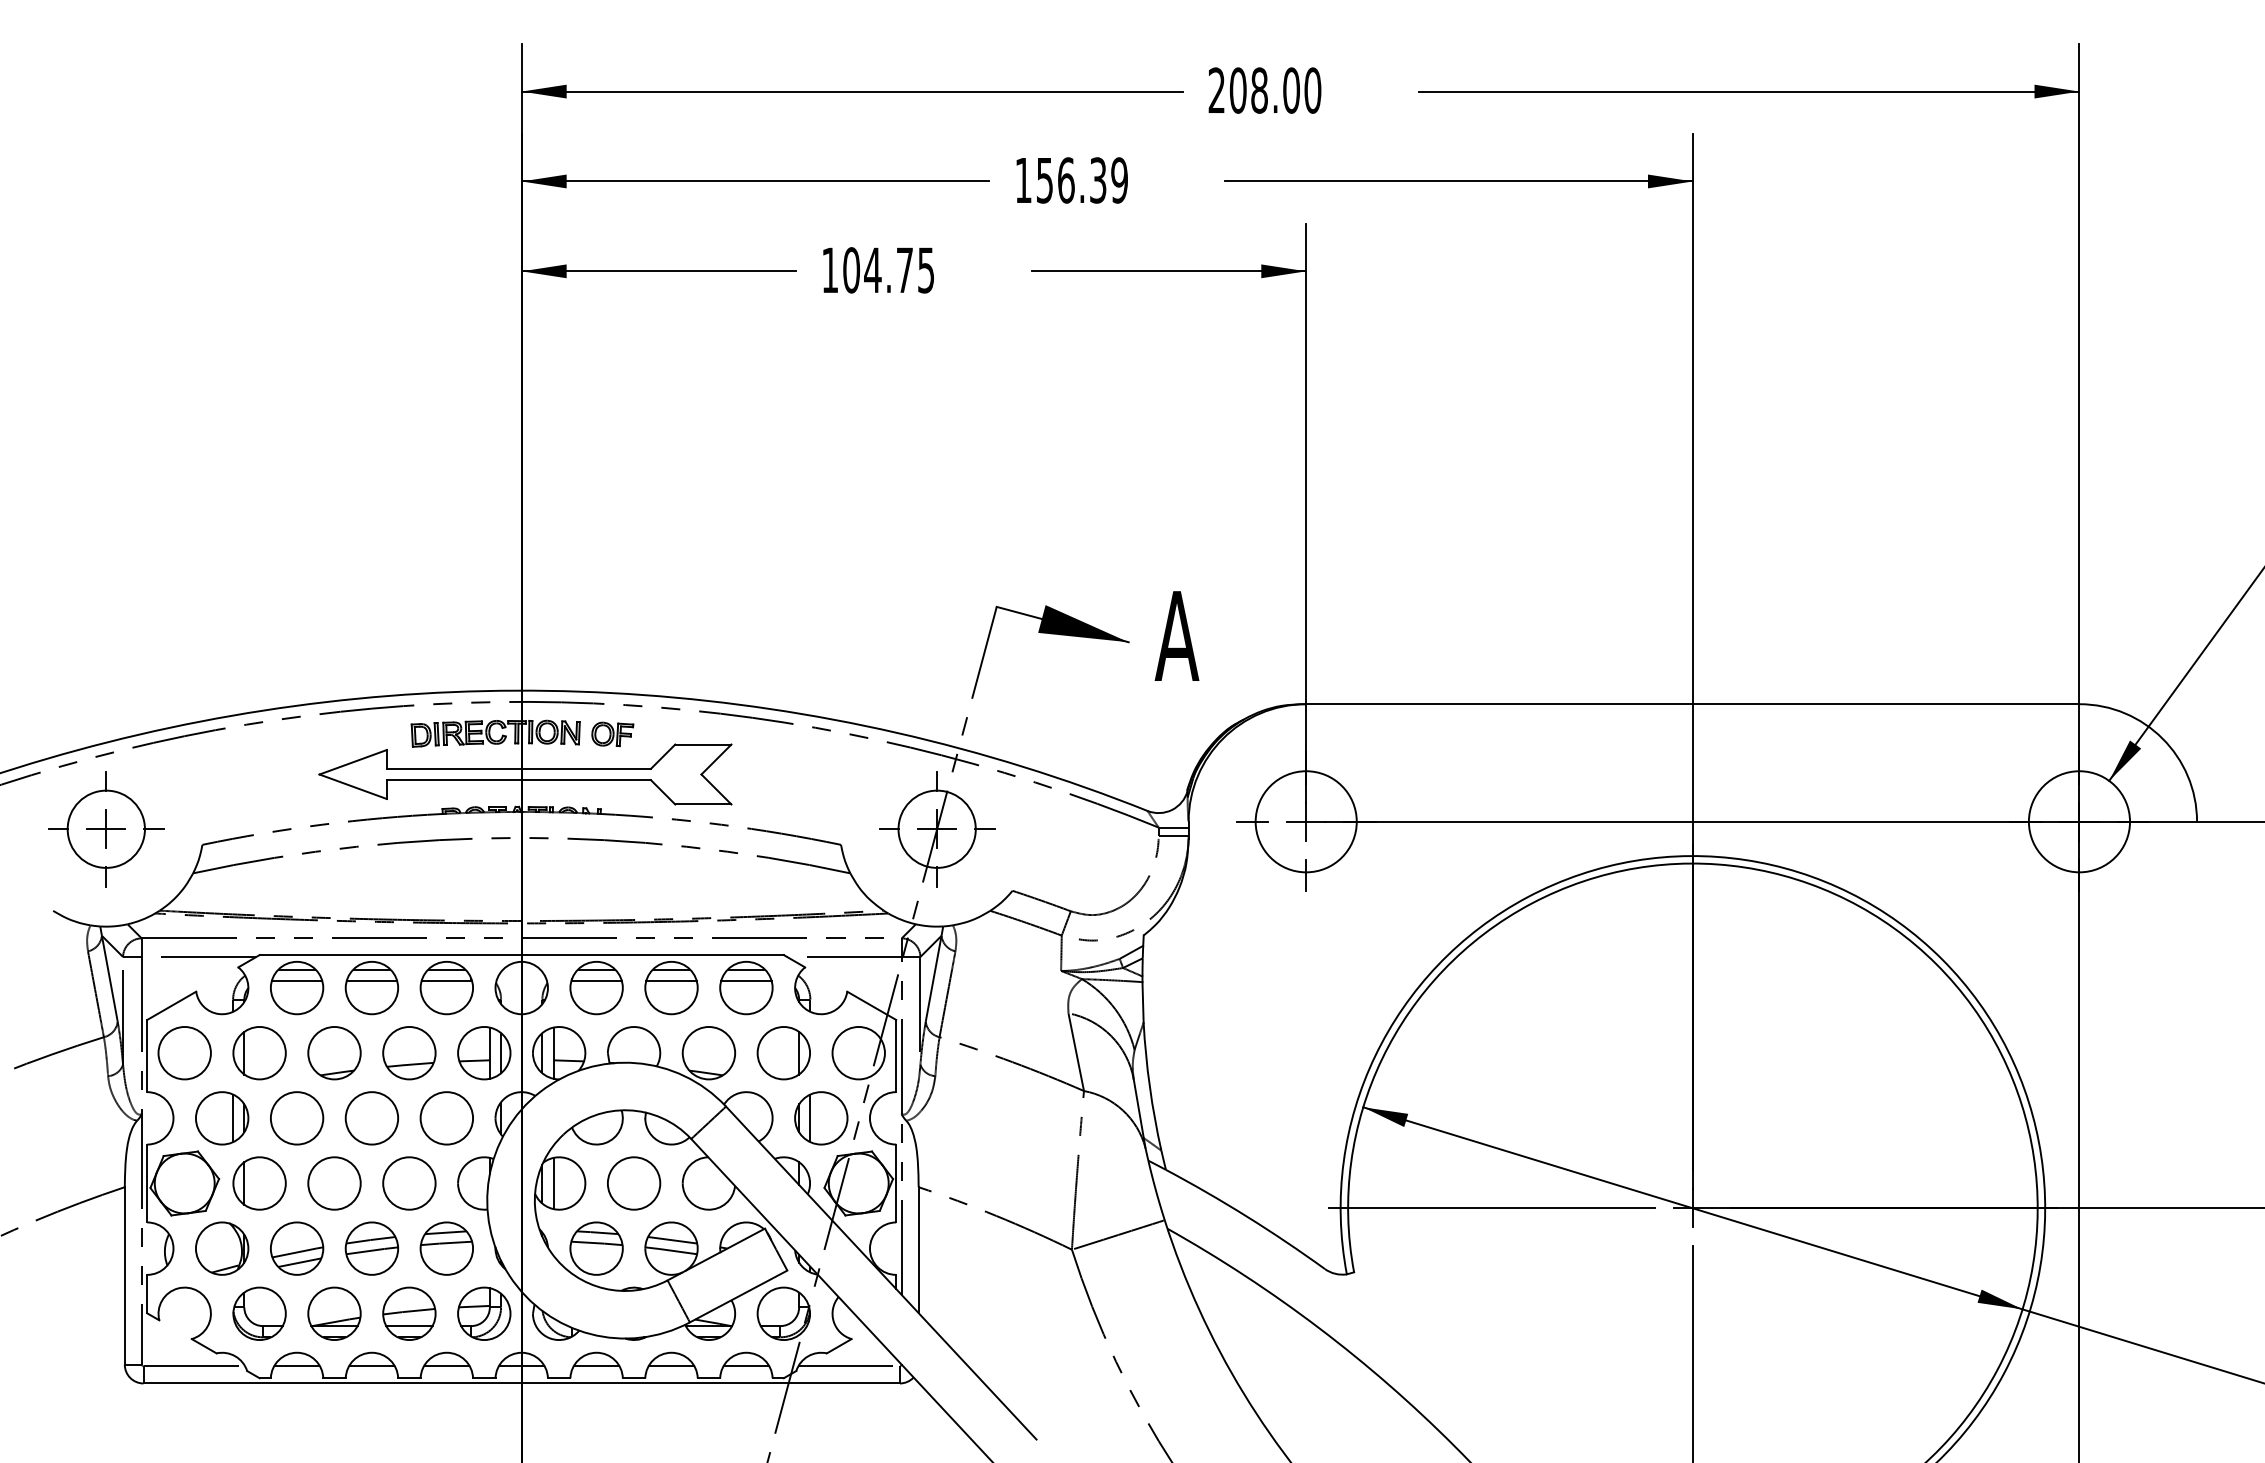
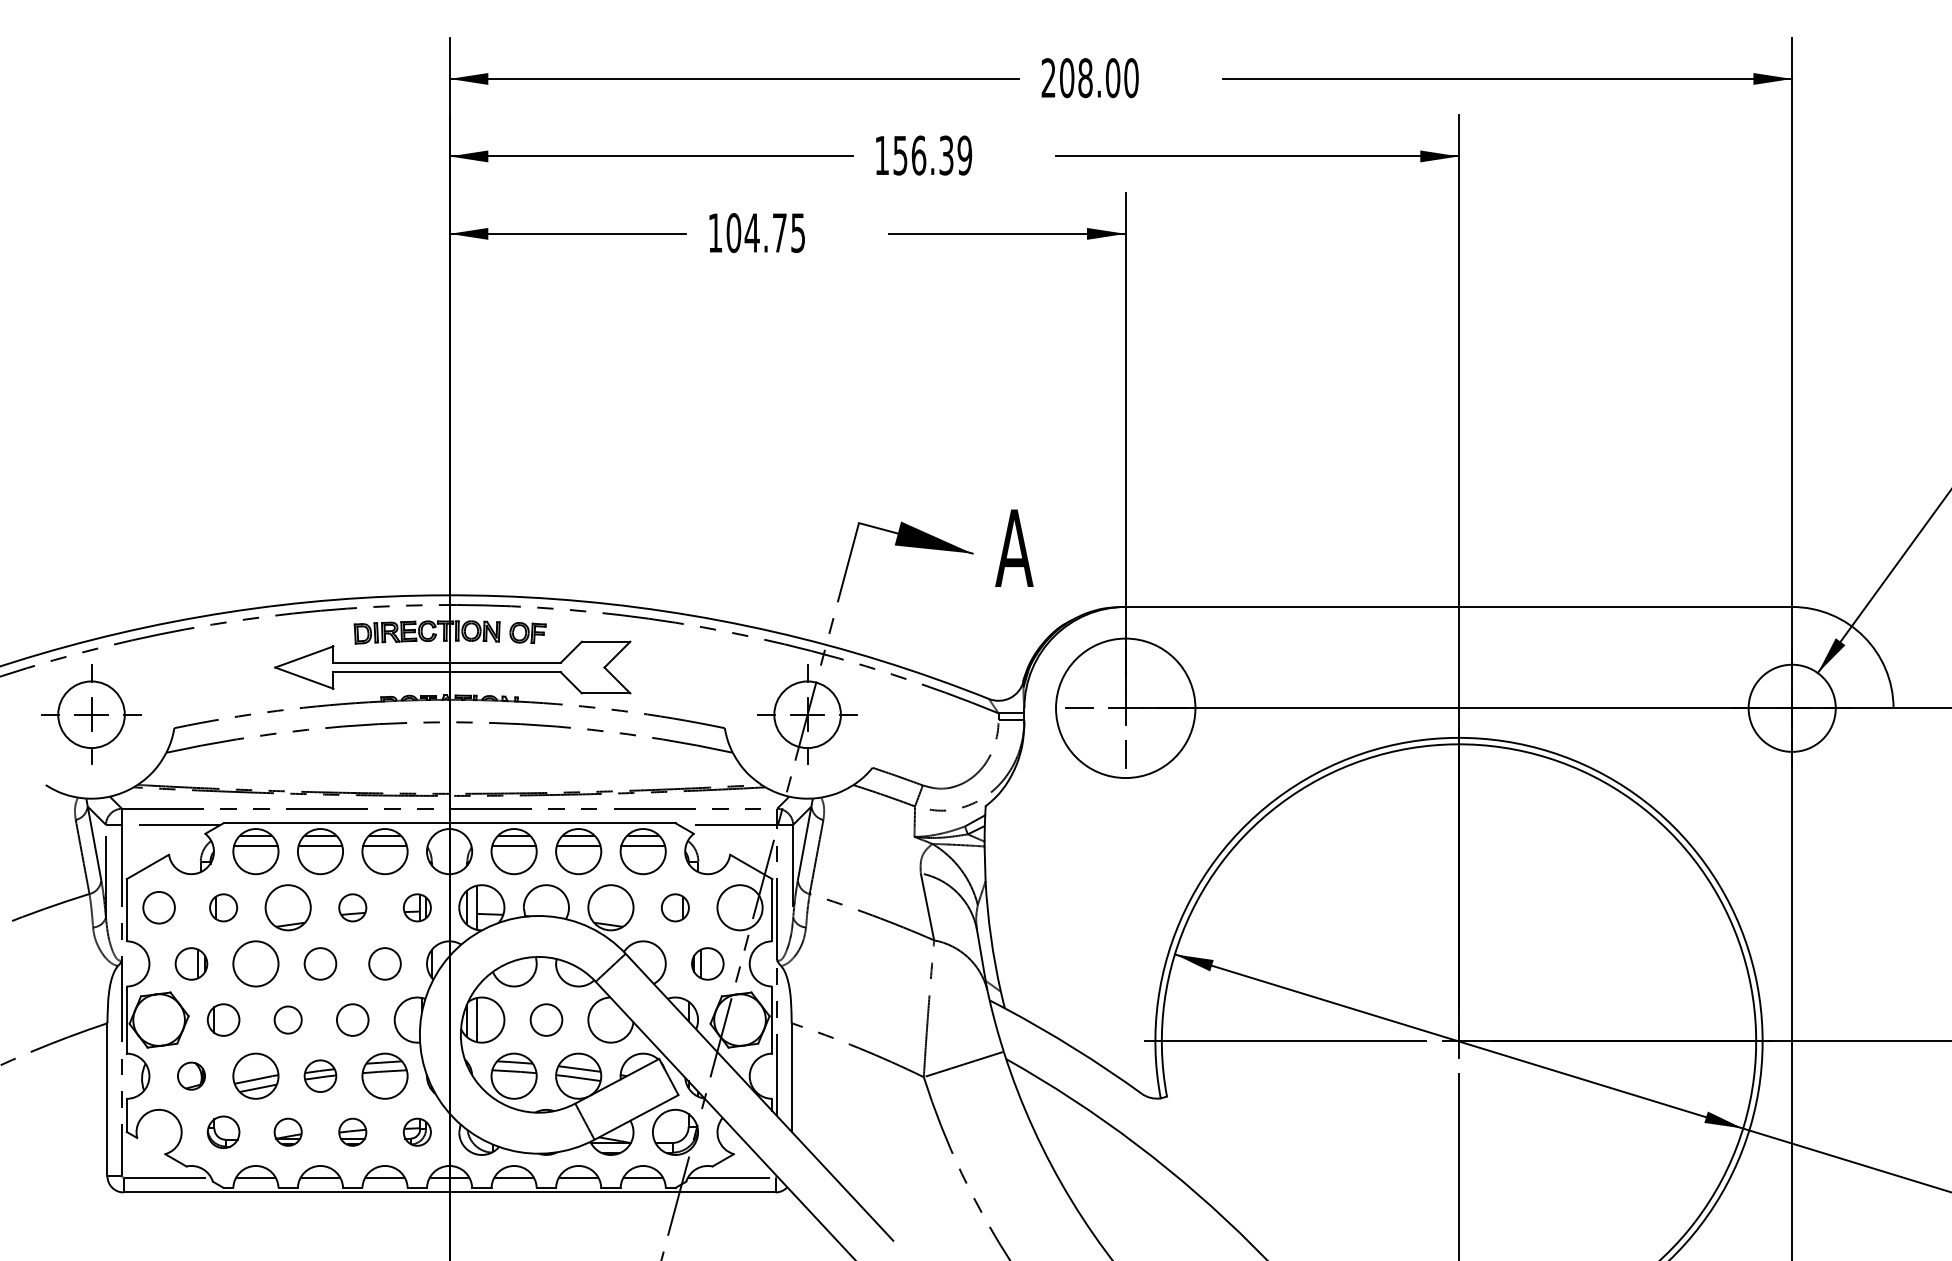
circle: (1305, 821) -> (1125, 708), size x1.6
circle: (184, 1052) -> (158, 907), size x0.7
part: (259, 1053) -> (223, 908), size x0.6
part: (409, 1053) -> (352, 908), size x0.6
part: (484, 1053) -> (417, 908), size x0.6
part: (783, 1053) -> (675, 908), size x0.6
part: (222, 1118) -> (191, 964), size x0.7
circle: (371, 1118) -> (320, 964), size x0.7
circle: (446, 1118) -> (384, 964), size x0.7
part: (821, 1118) -> (707, 964), size x0.7
part: (259, 1183) -> (223, 1020), size x0.7
circle: (334, 1183) -> (288, 1020), size x0.6
circle: (409, 1183) -> (352, 1020), size x0.7
circle: (634, 1183) -> (546, 1020), size x0.7
part: (222, 1248) -> (191, 1076), size x0.6
part: (371, 1248) -> (320, 1076), size x0.7
part: (259, 1313) -> (223, 1132), size x0.7
part: (334, 1313) -> (288, 1132), size x0.6
part: (409, 1313) -> (352, 1132), size x0.6
part: (484, 1313) -> (417, 1132), size x0.6

